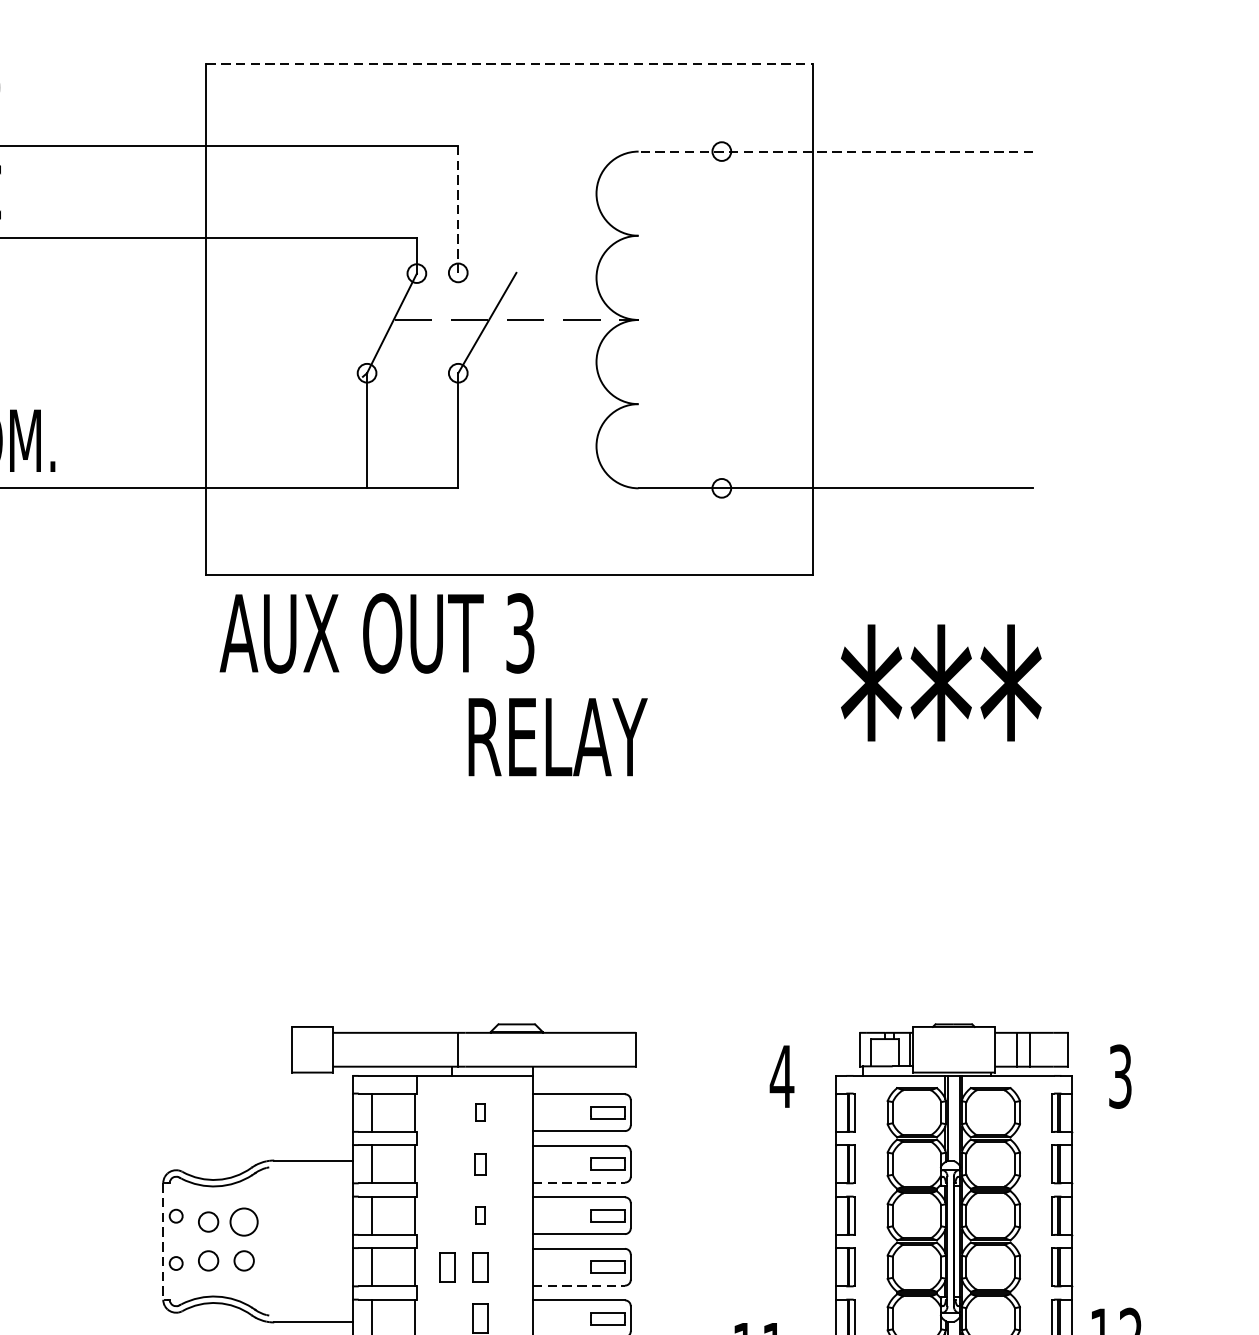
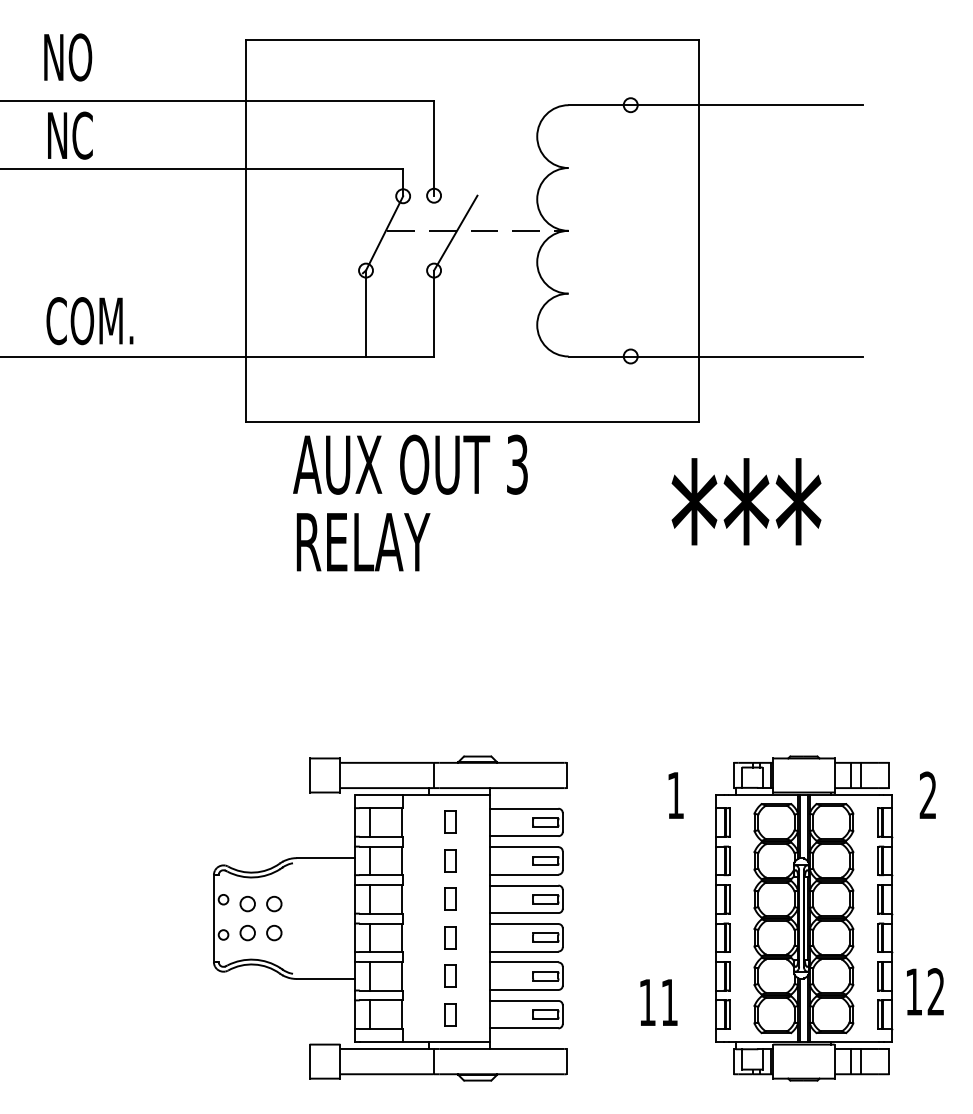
line: (509, 63) -> (472, 39), dashed -> solid
line: (835, 151) -> (715, 105), dashed -> solid
line: (458, 209) -> (434, 148), dashed -> solid
text: (377, 633) -> (410, 464), moved
text: (941, 682) -> (746, 501), moved
text: (558, 737) -> (363, 542), moved
text: (781, 1076) -> (675, 795), 4 -> 1
text: (1119, 1076) -> (927, 795), 3 -> 2
part: (480, 1111) -> (450, 821), size x1.67
part: (480, 1163) -> (450, 860), size x1.43
line: (579, 1182) -> (524, 874), dashed -> solid
part: (480, 1214) -> (450, 898), size x1.67
circle: (244, 1221) -> (274, 903), size x0.71
line: (162, 1242) -> (213, 919), dashed -> solid
part: (446, 1266) -> (425, 937), removed
line: (579, 1285) -> (524, 951), dashed -> solid

